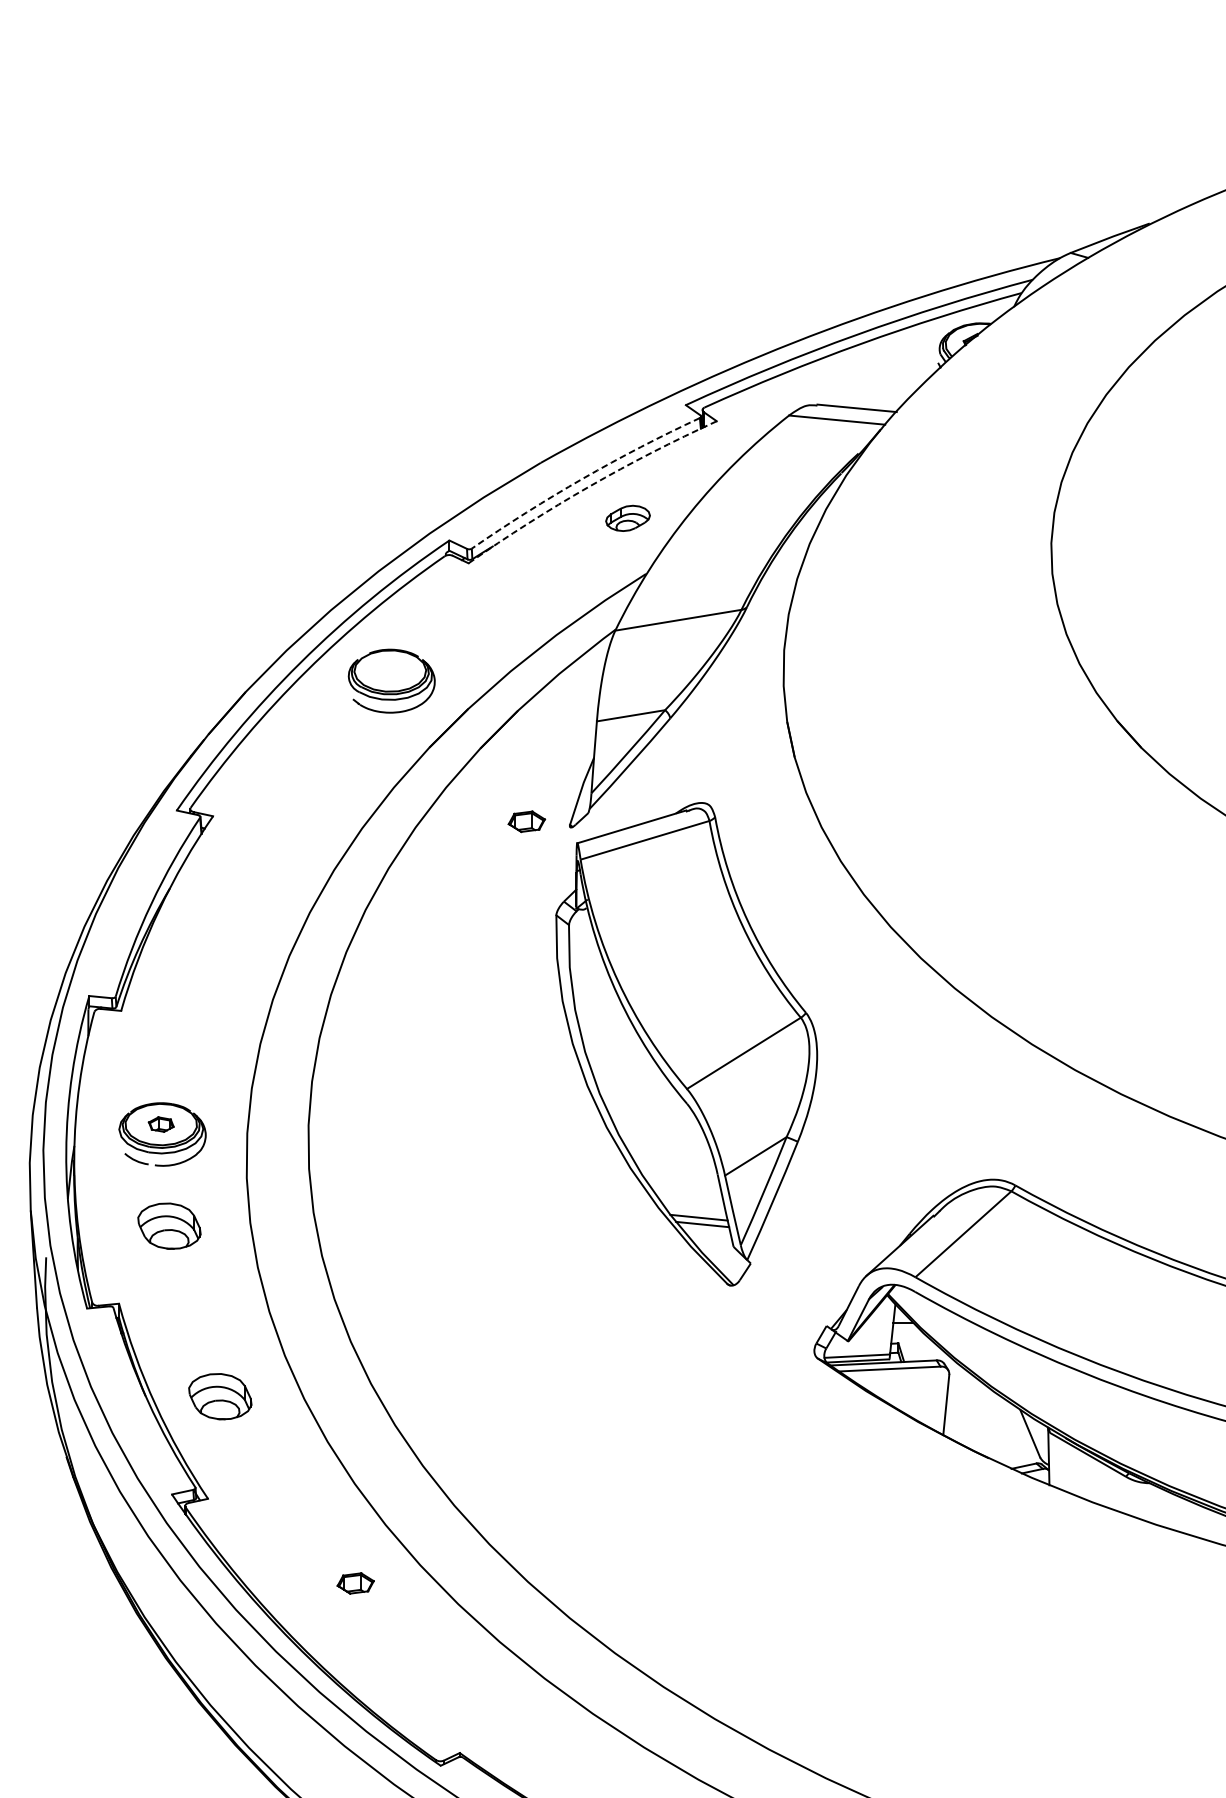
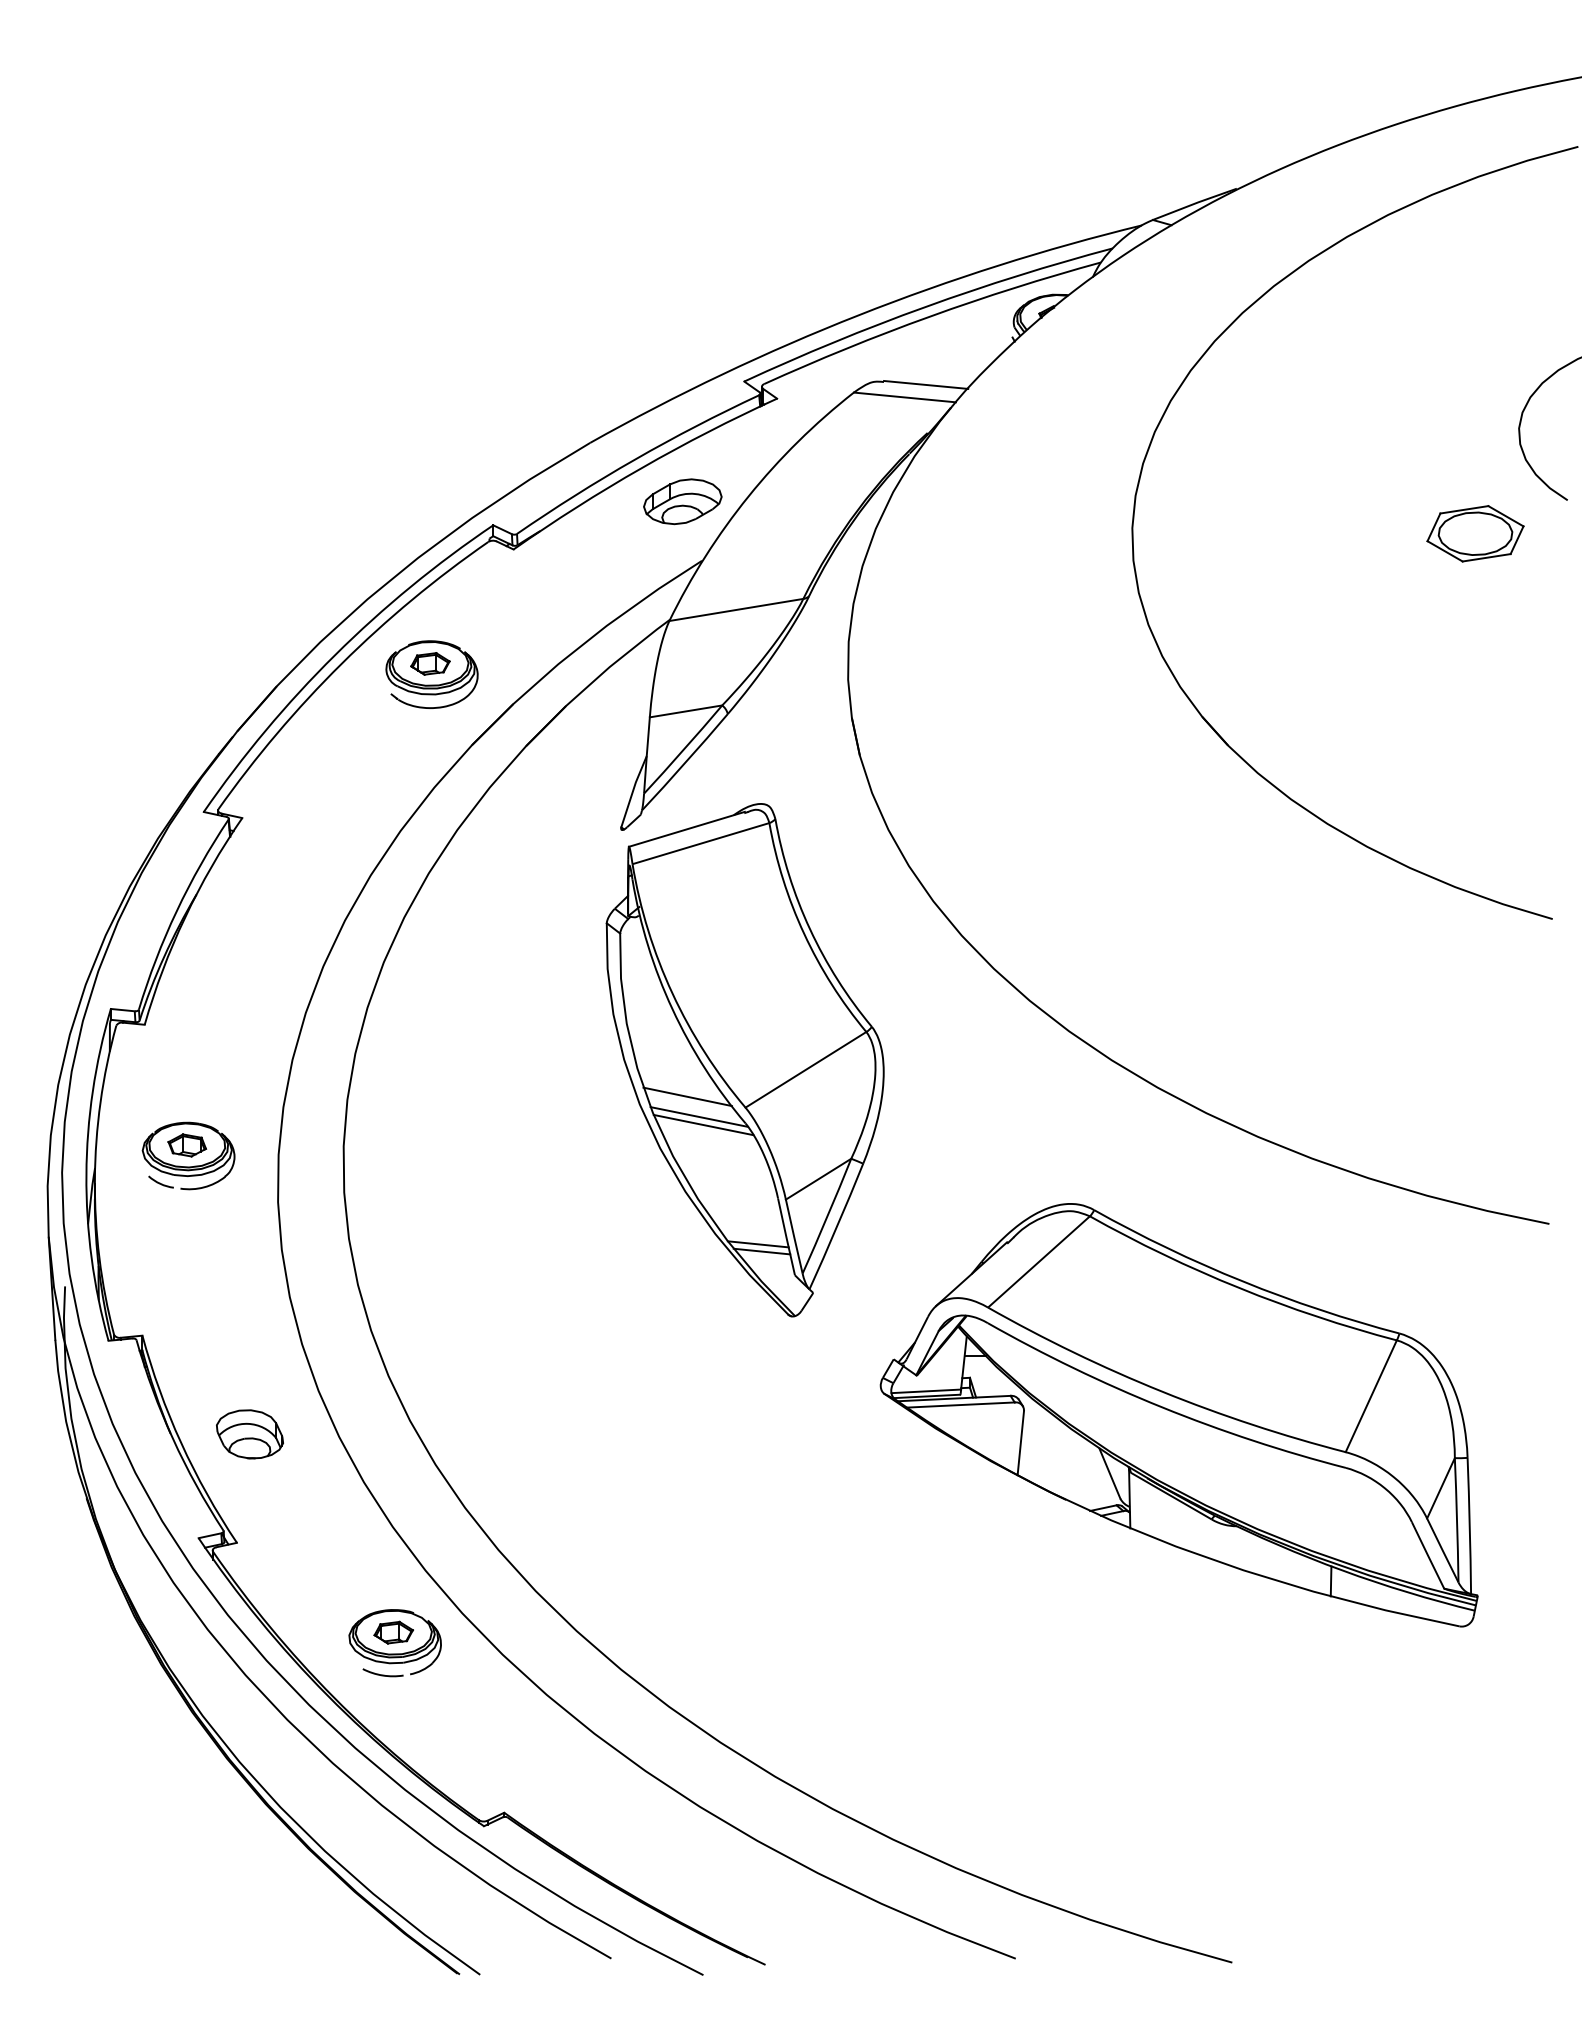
arc: (583, 478) -> (635, 459), dashed -> solid
arc: (589, 487) -> (641, 468), dashed -> solid
part: (627, 518) -> (682, 501), size x1.67
part: (526, 821) -> (430, 663), moved
line: (632, 1078) -> (687, 1096), added
line: (642, 1097) -> (698, 1116), added
line: (647, 1104) -> (703, 1124), added
part: (161, 1124) -> (187, 1145), size x1.43
part: (169, 1226) -> (195, 1253), removed
part: (356, 1593) -> (394, 1643), added

